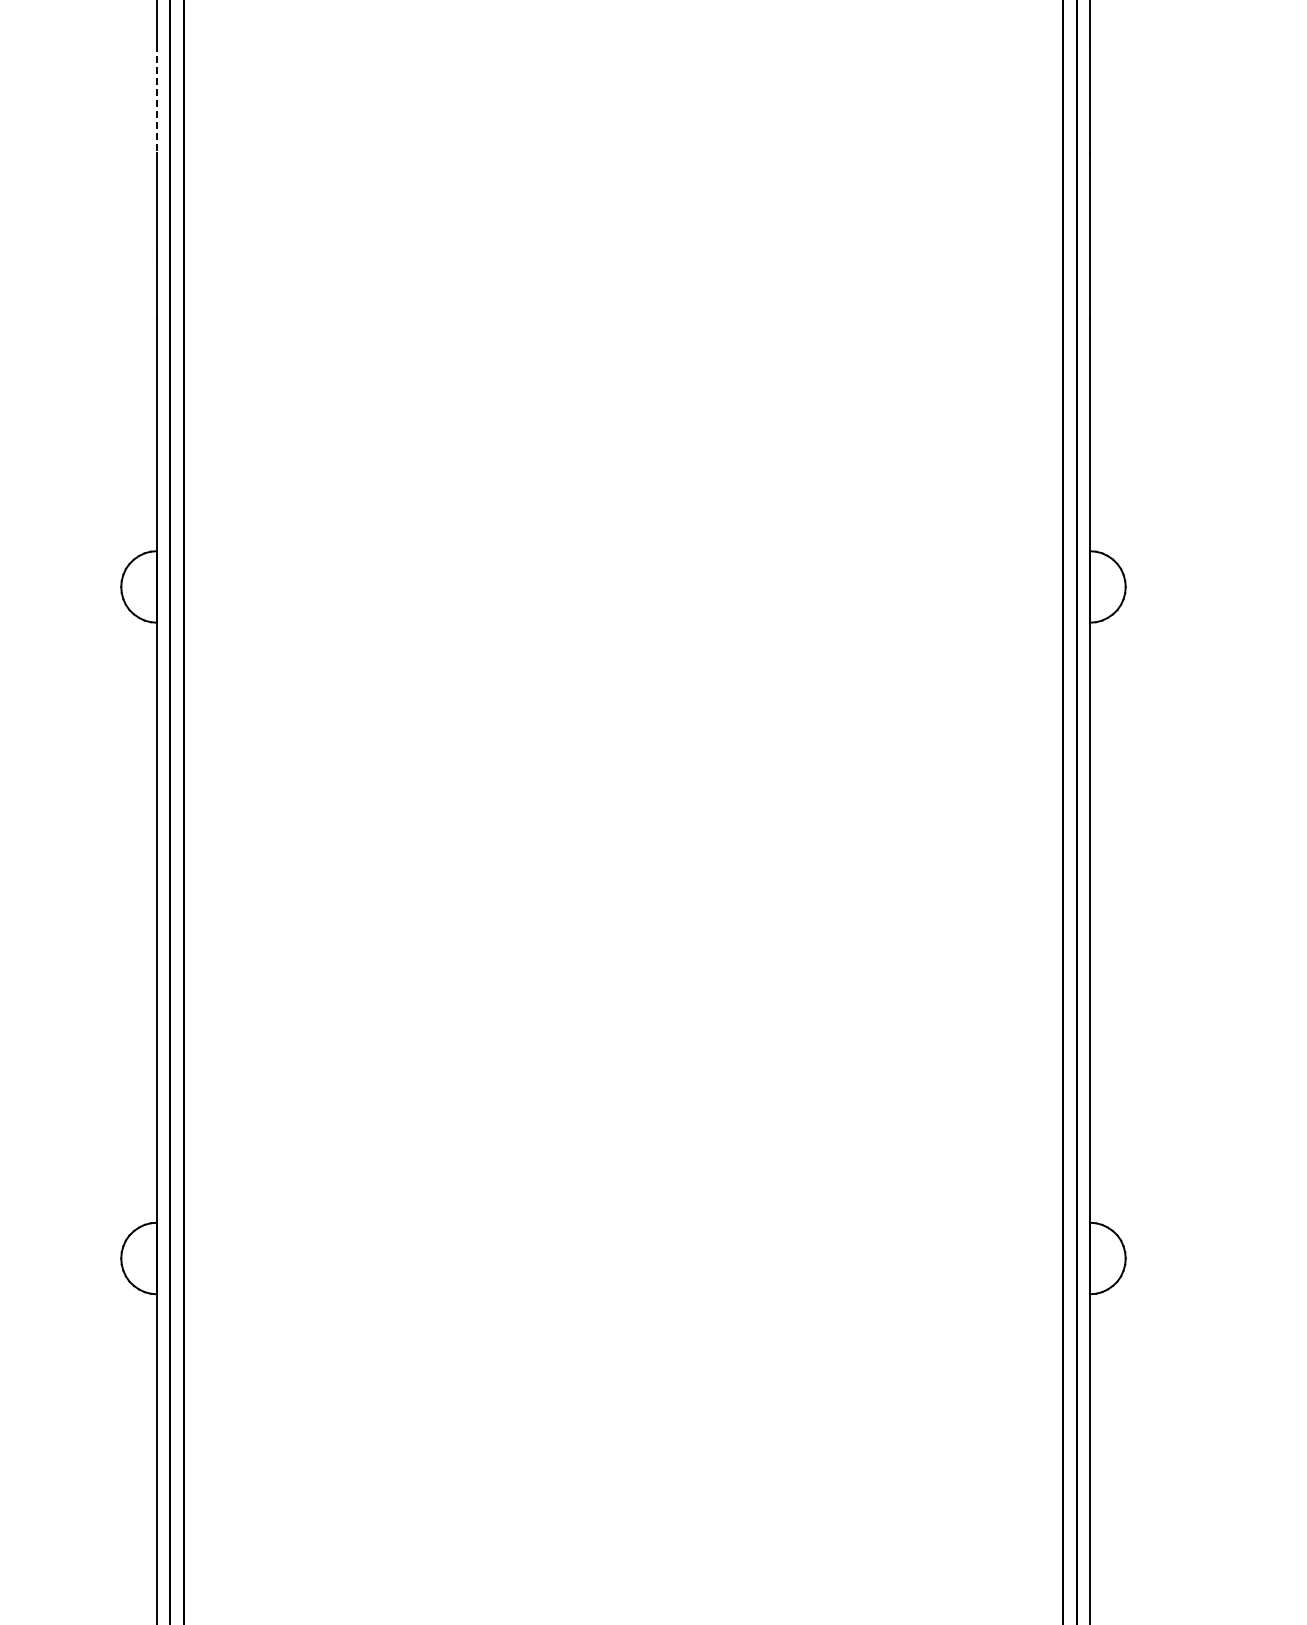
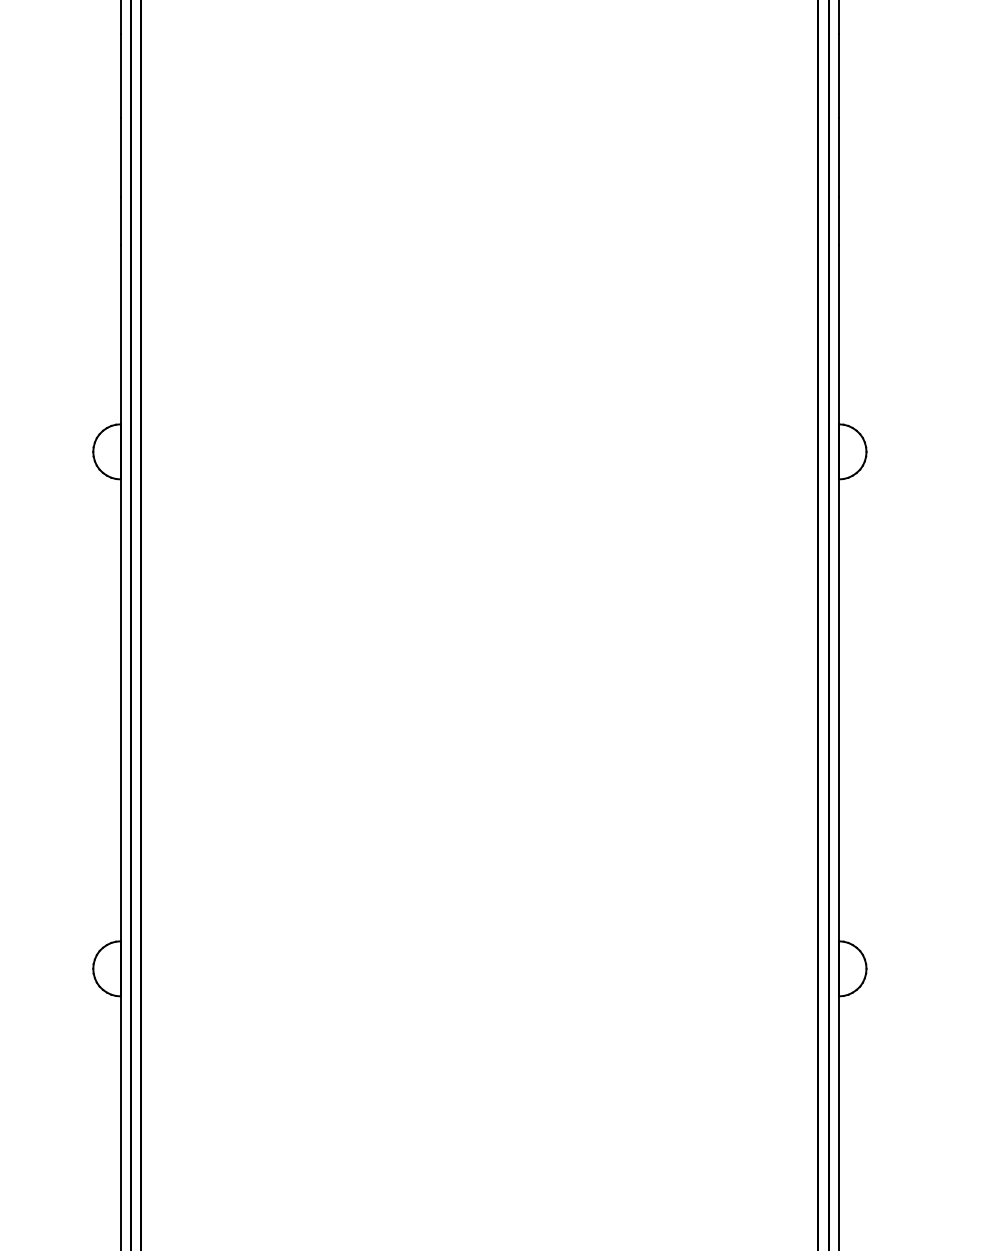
line: (157, 99) -> (121, 76), dashed -> solid

